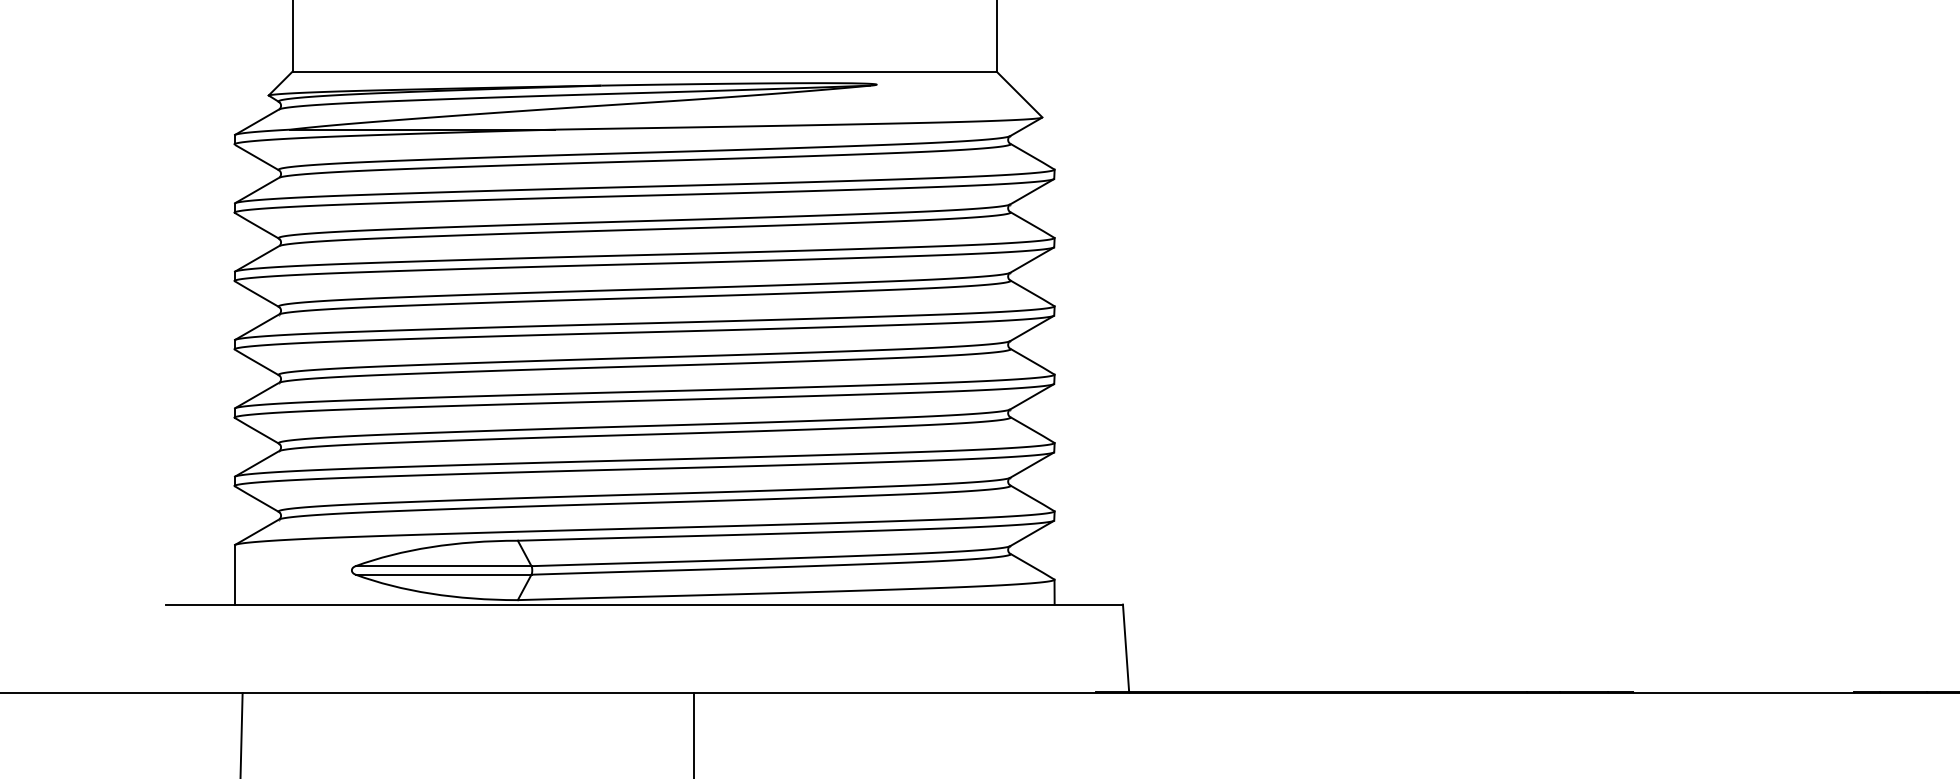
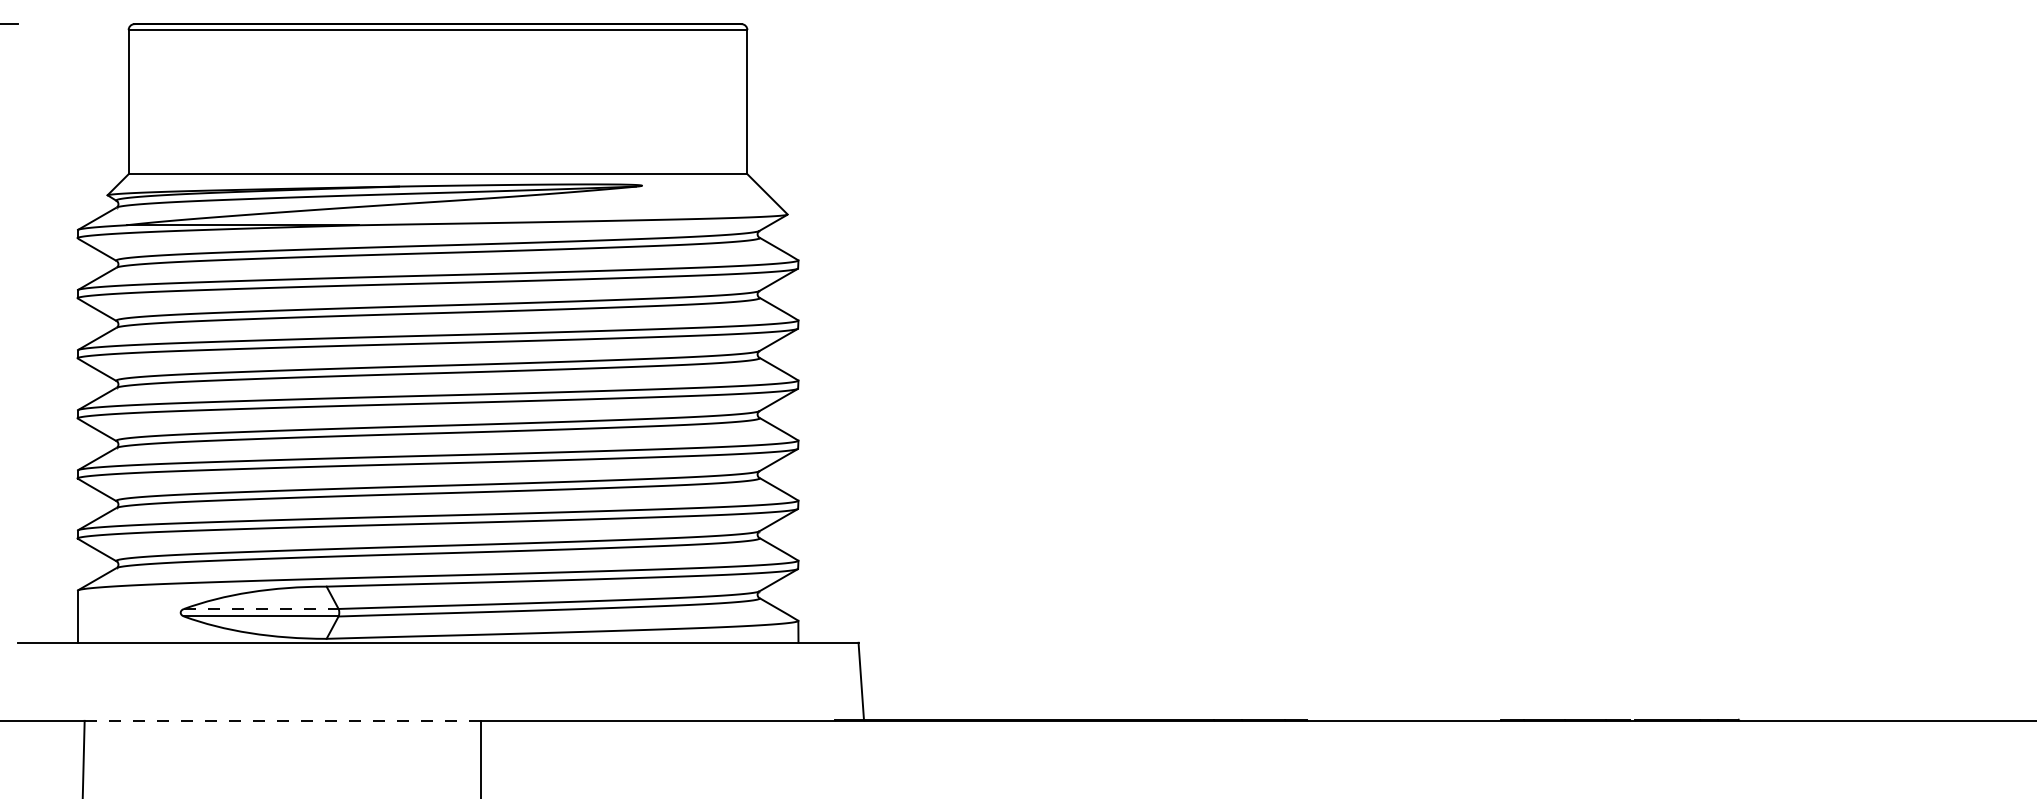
line: (443, 565) -> (261, 608), solid -> dashed
line: (468, 693) -> (283, 720), solid -> dashed

